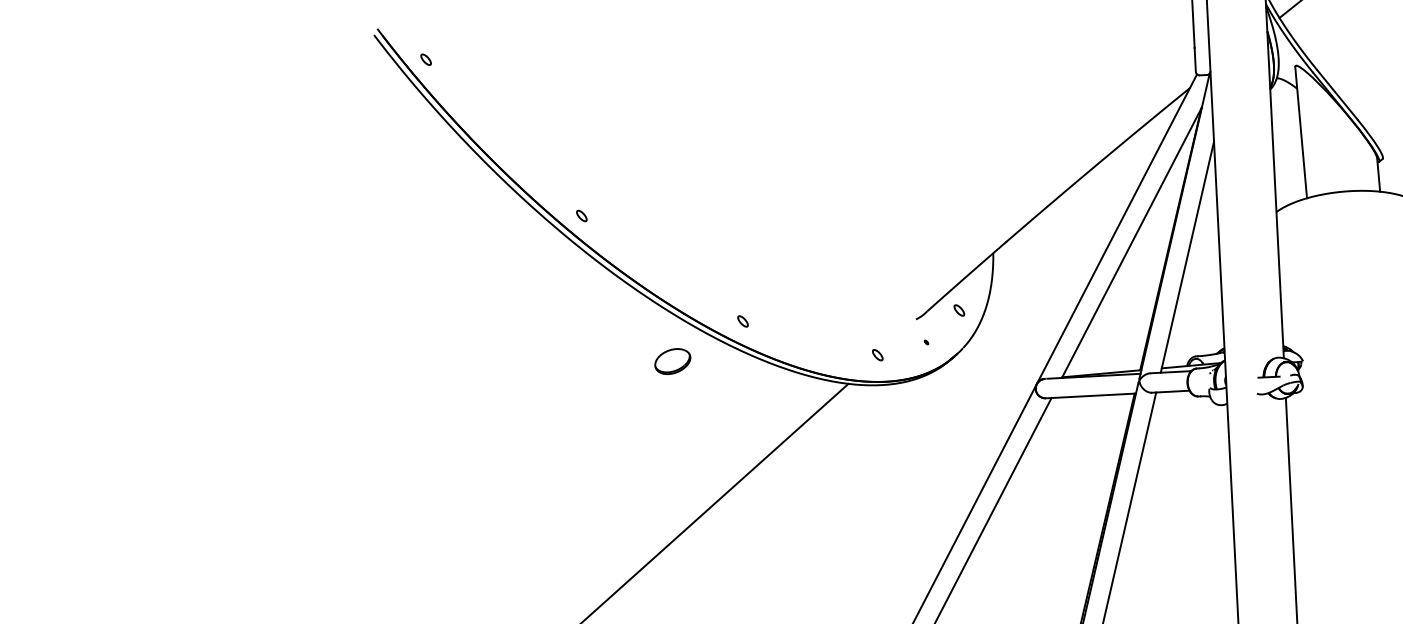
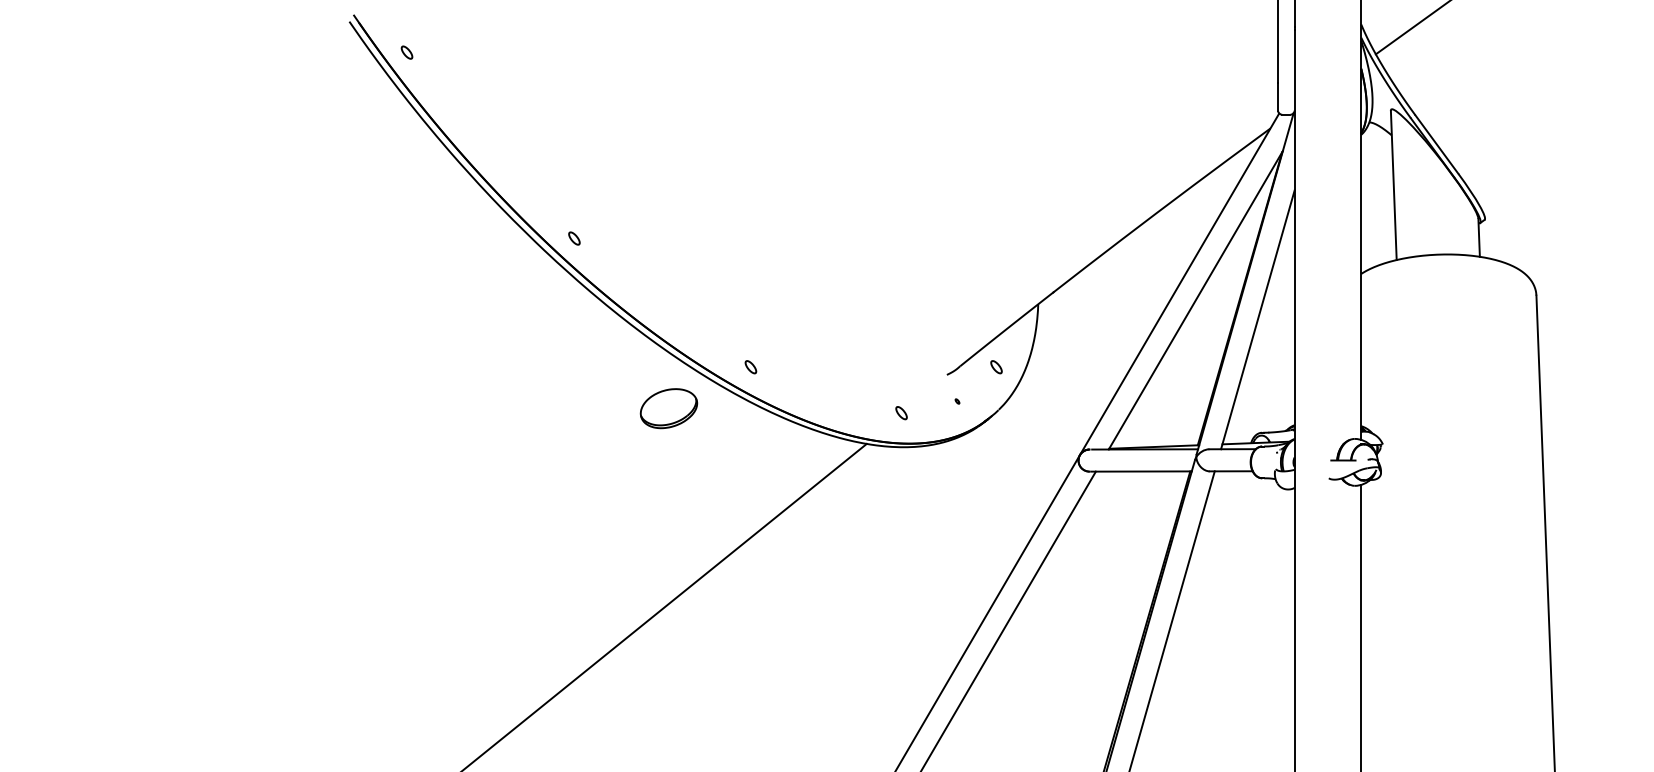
part: (673, 361) -> (669, 408), size x1.4

